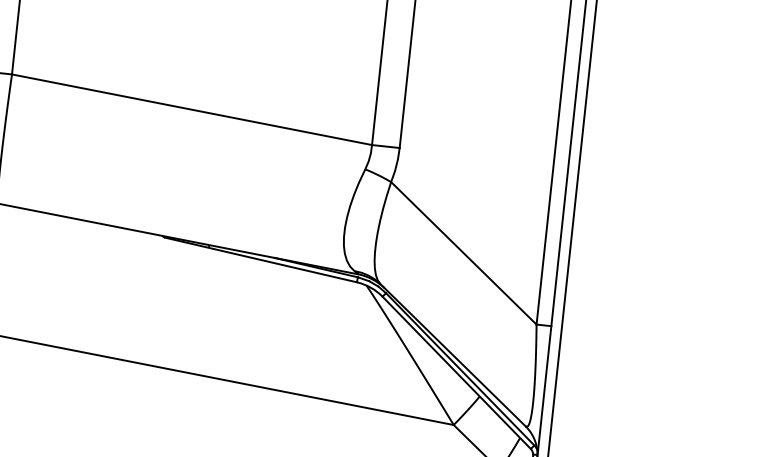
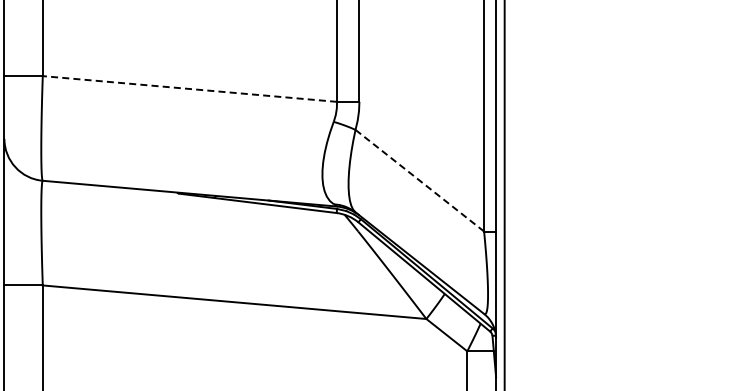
line: (191, 110) -> (189, 89), solid -> dashed
line: (463, 253) -> (419, 180), solid -> dashed

